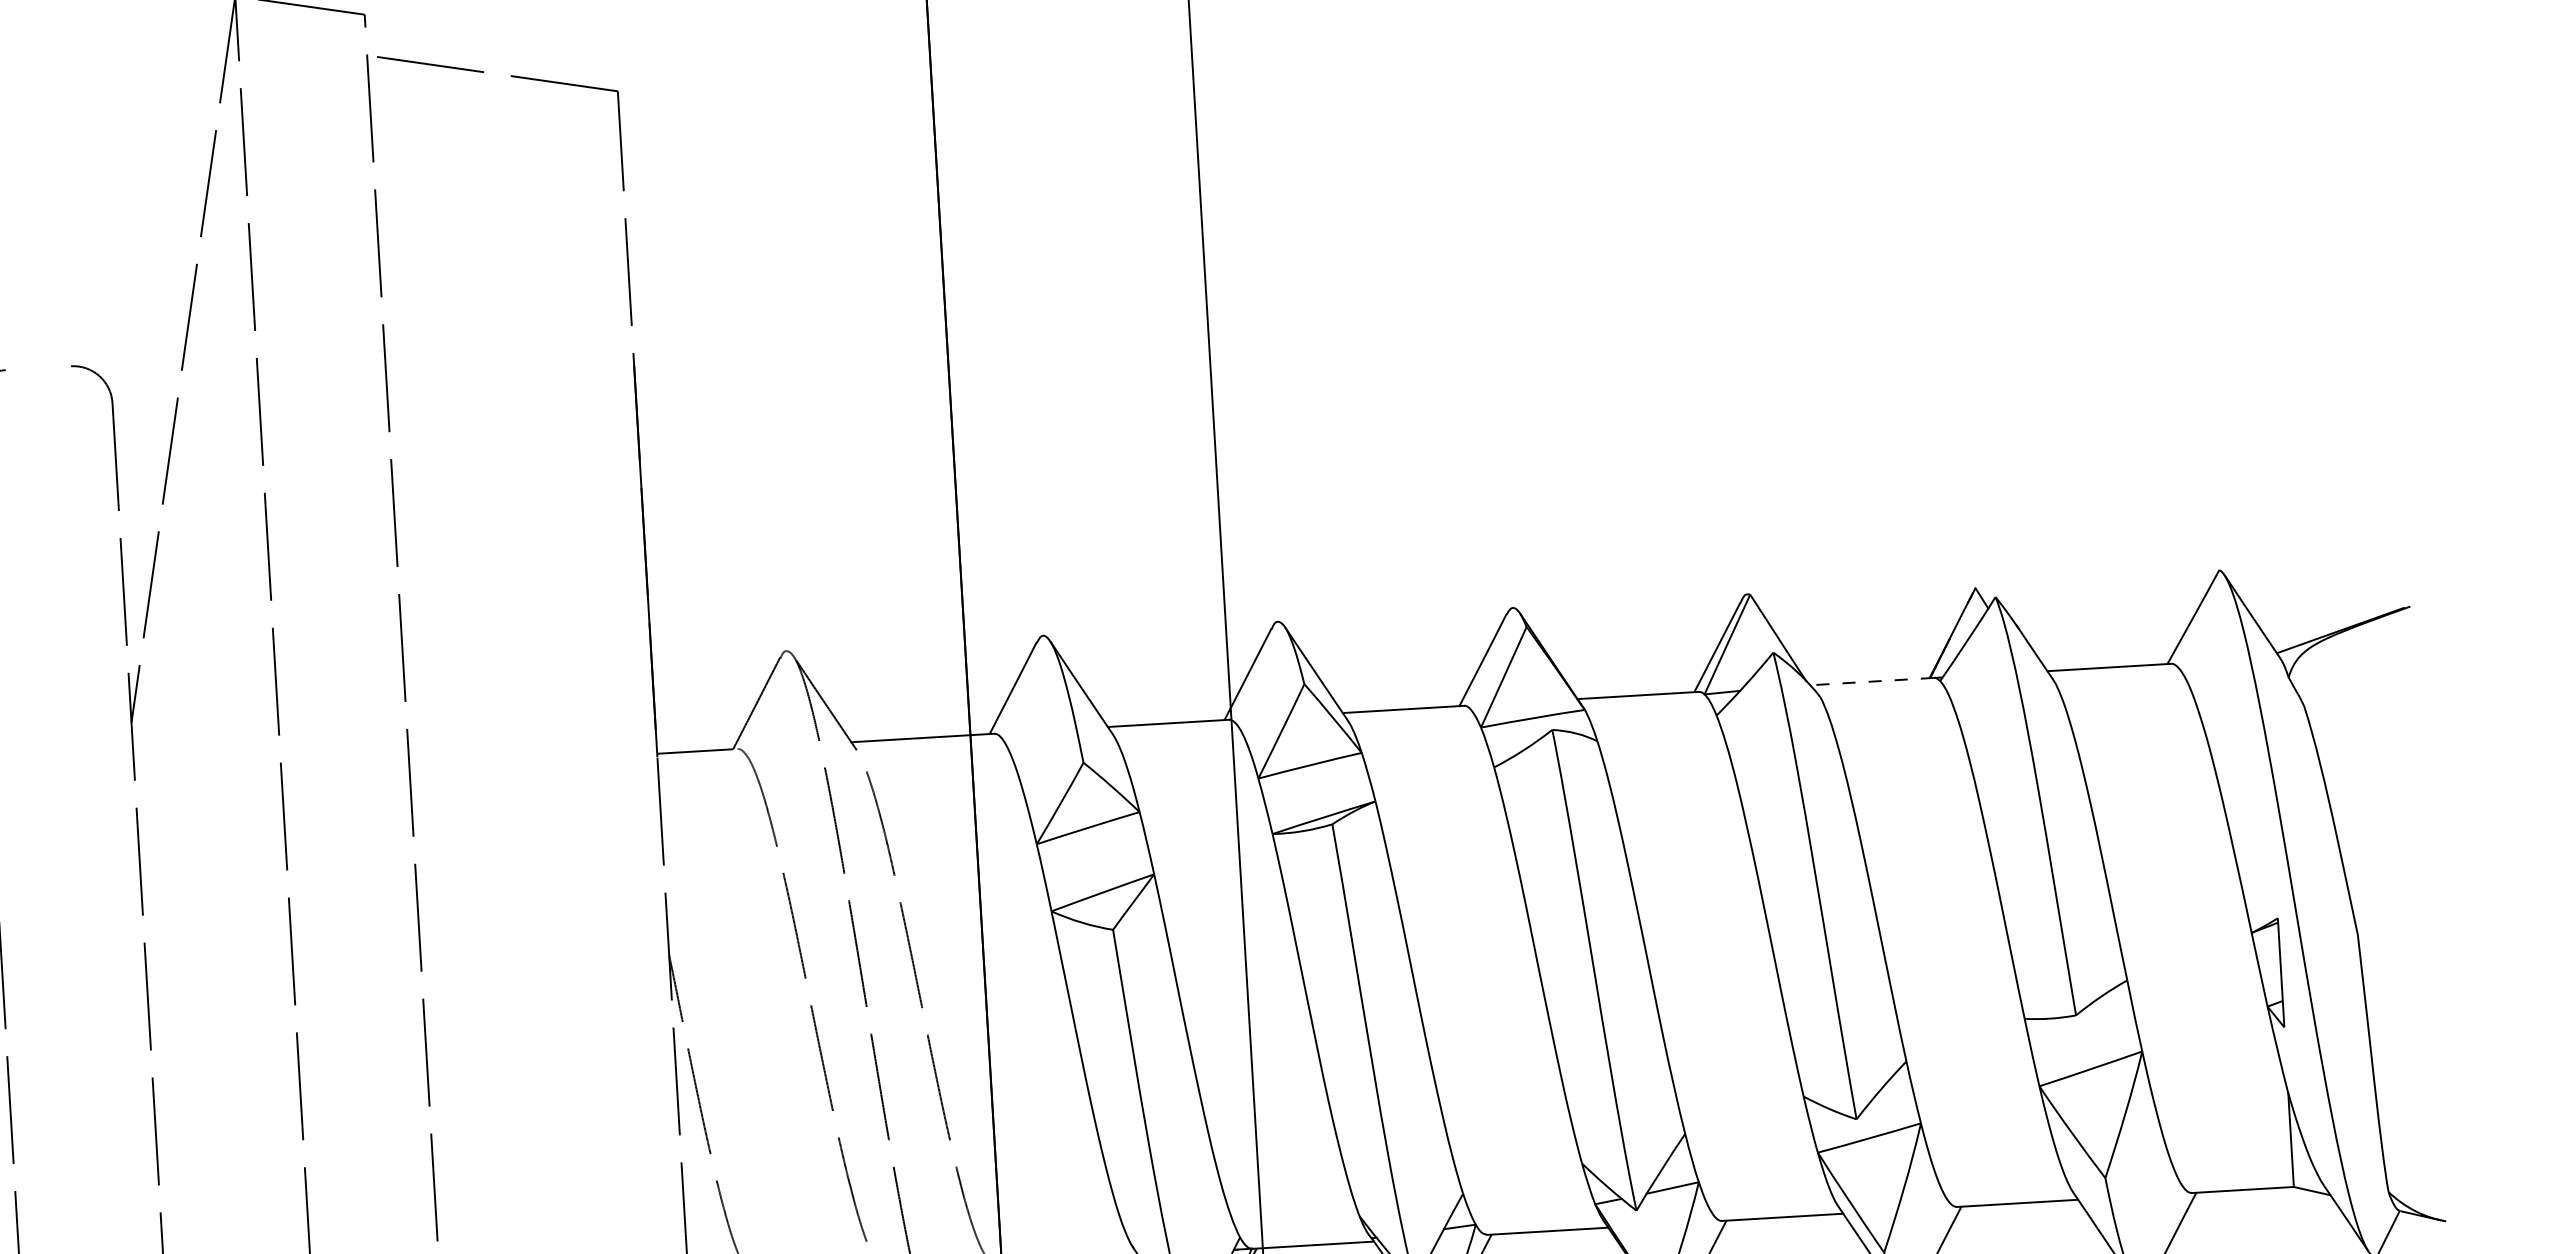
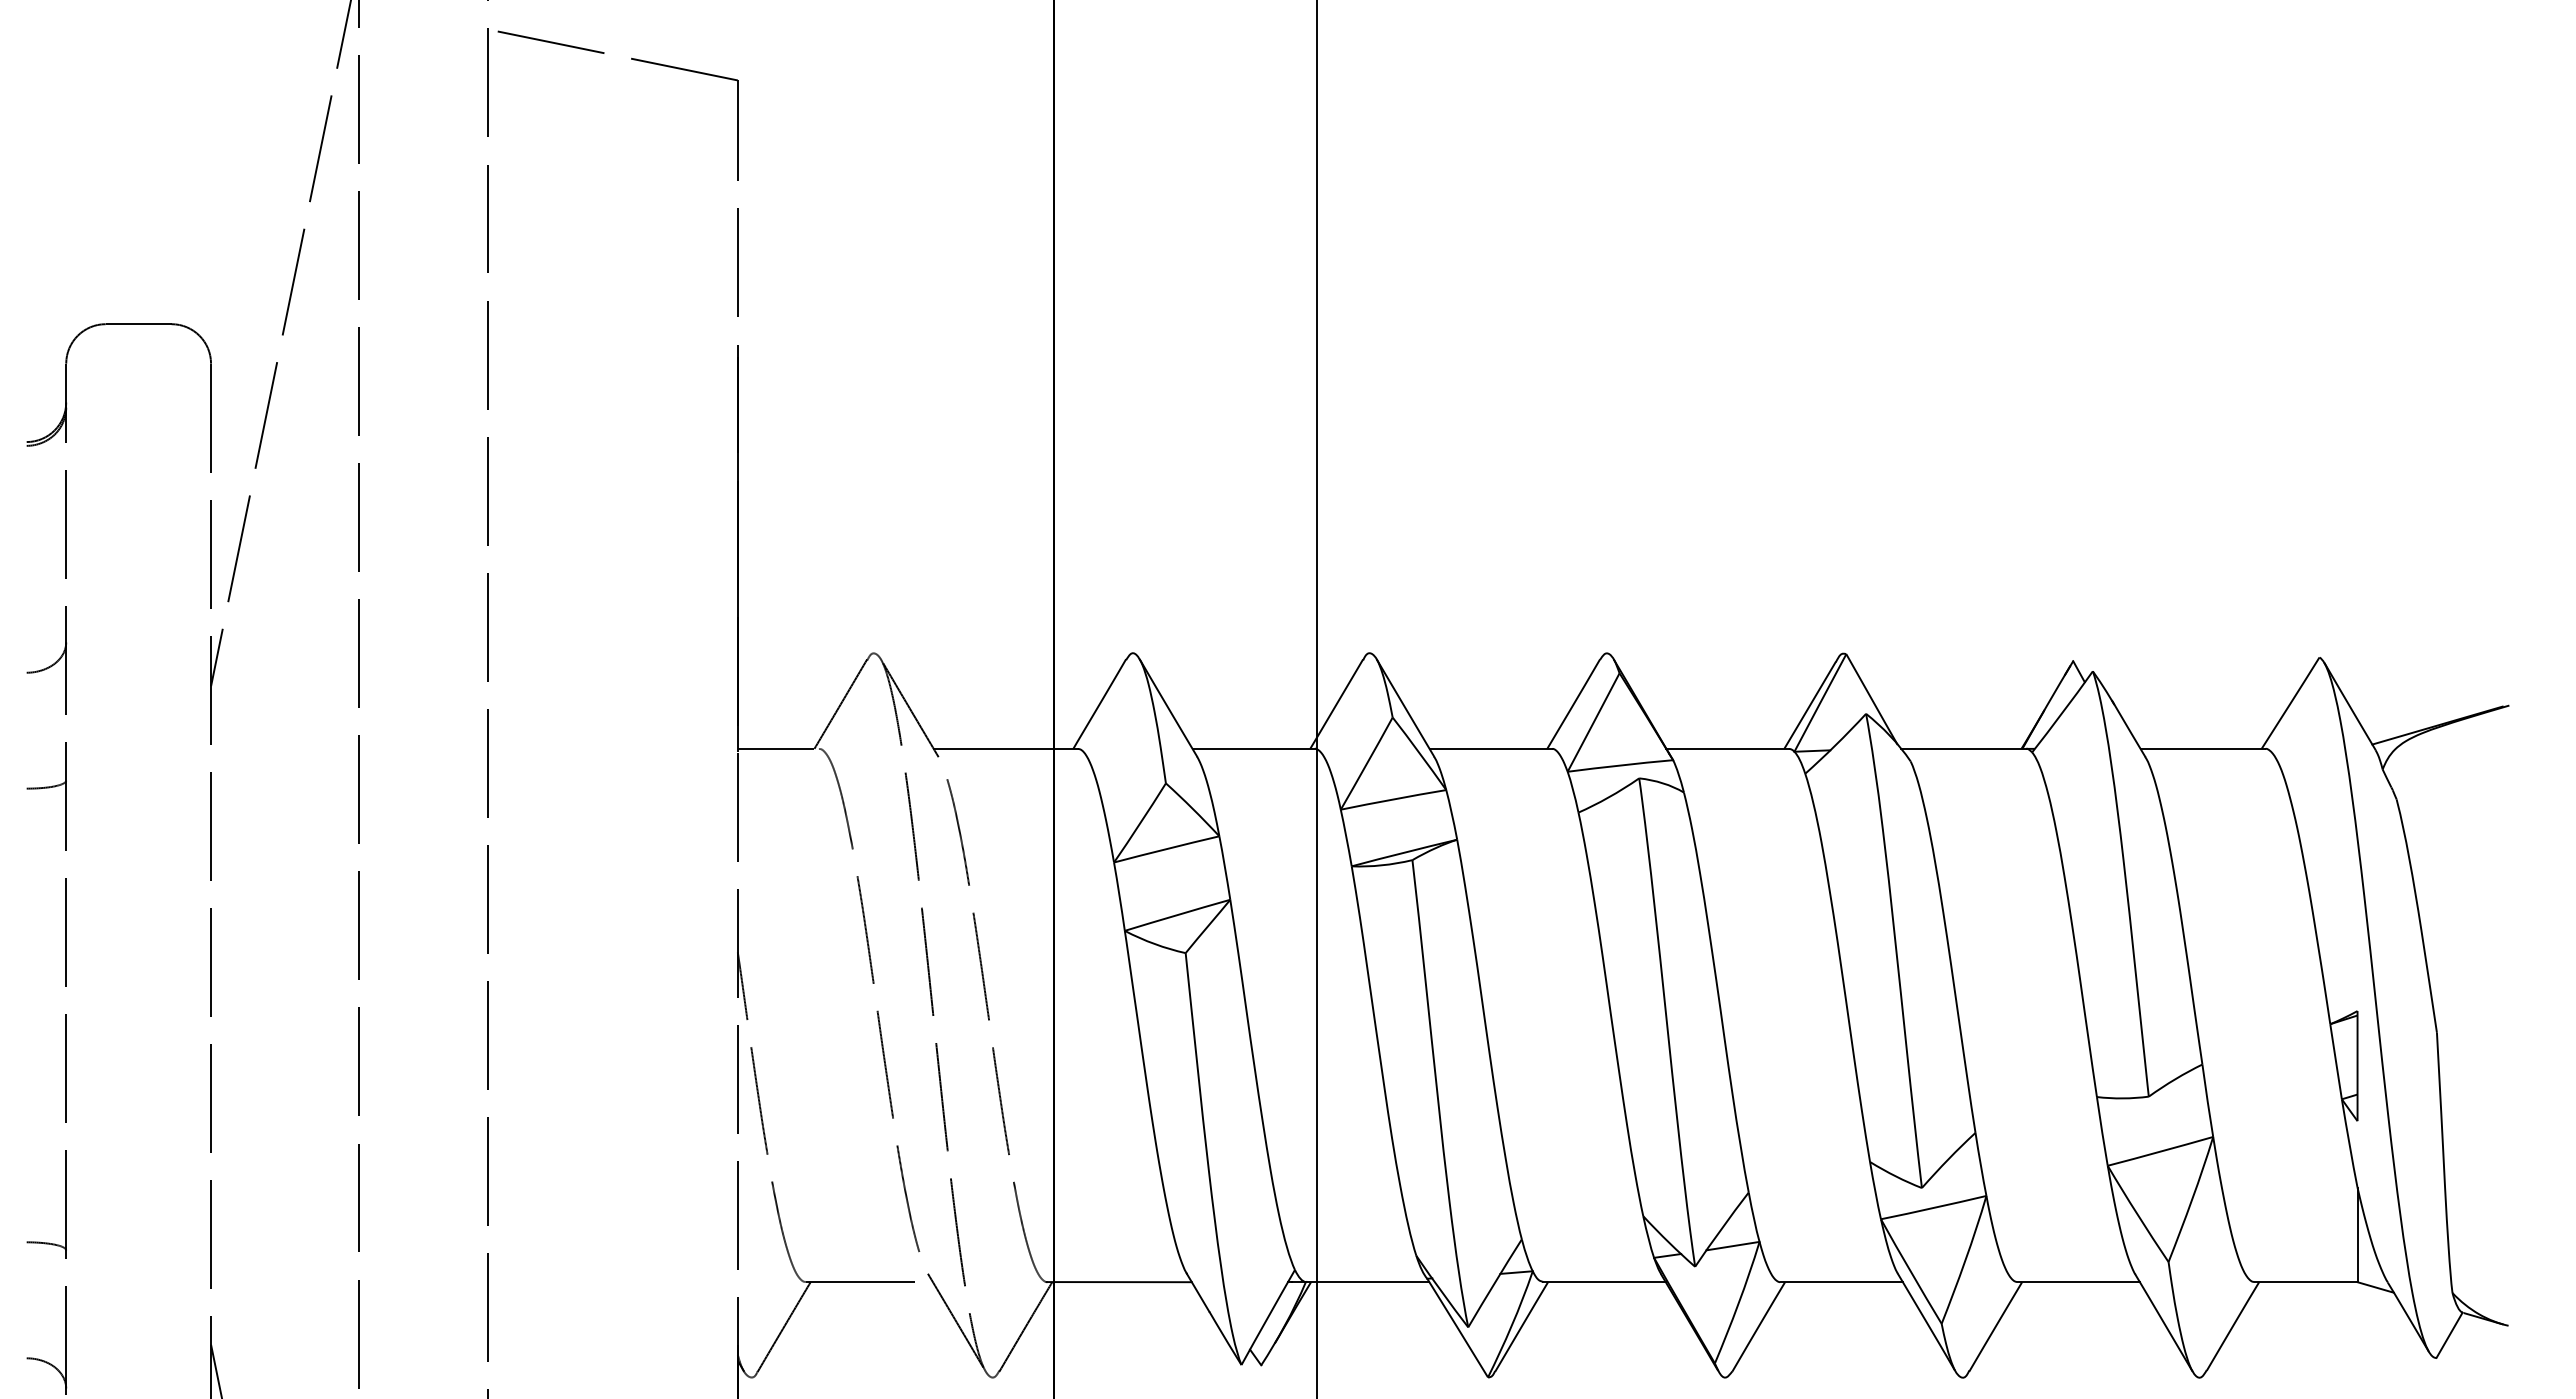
line: (38, 368) -> (138, 324), added
line: (1871, 681) -> (1963, 748), dashed -> solid

